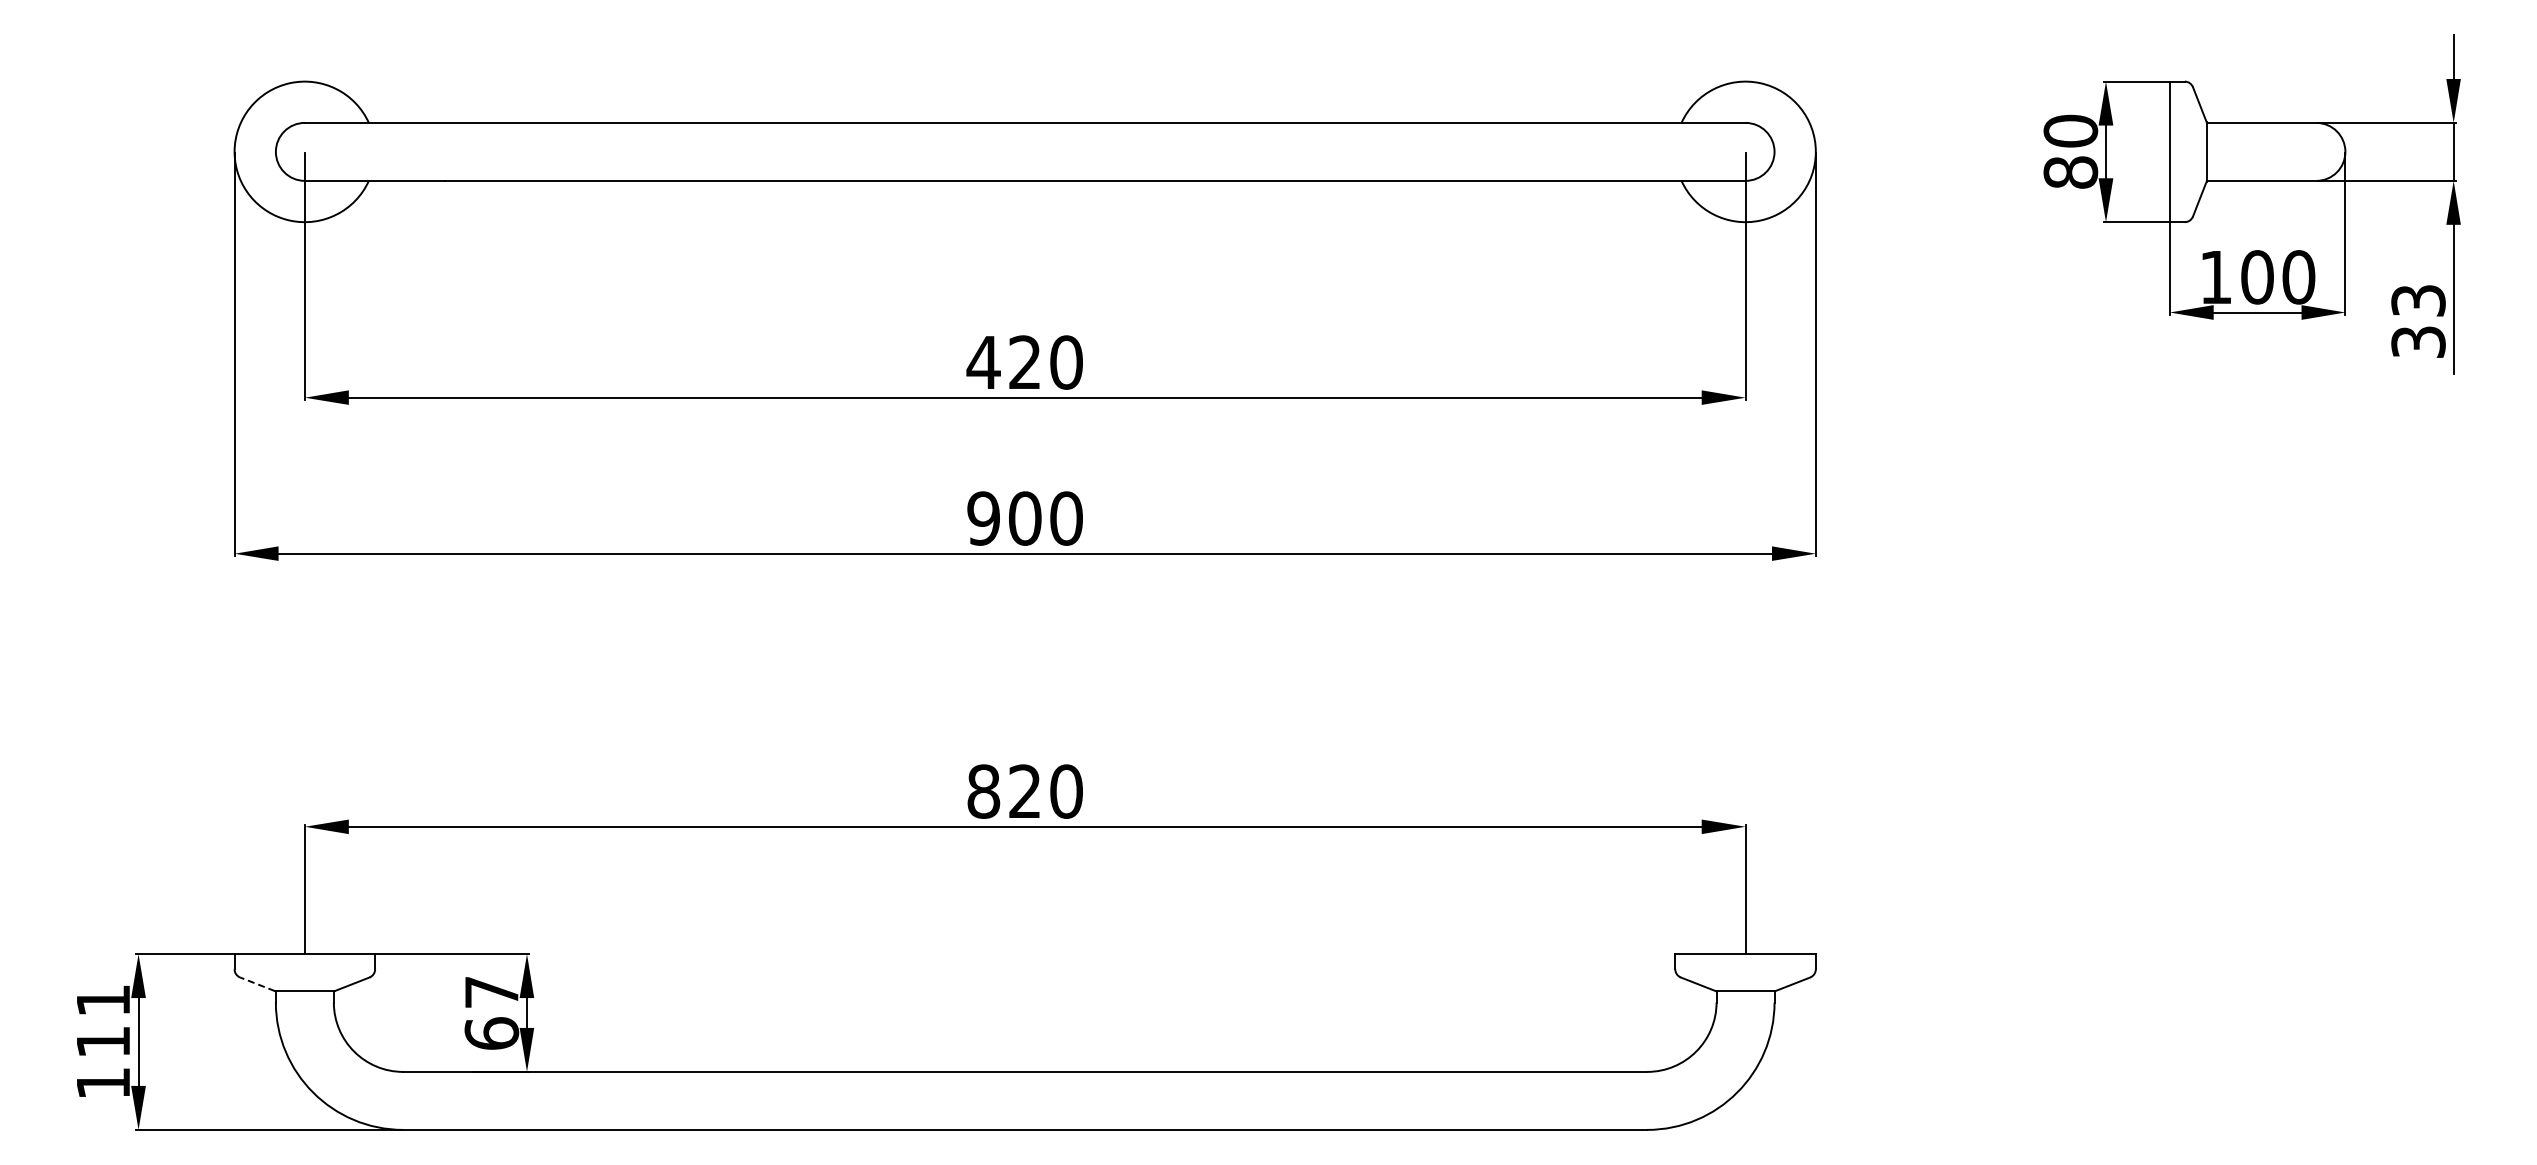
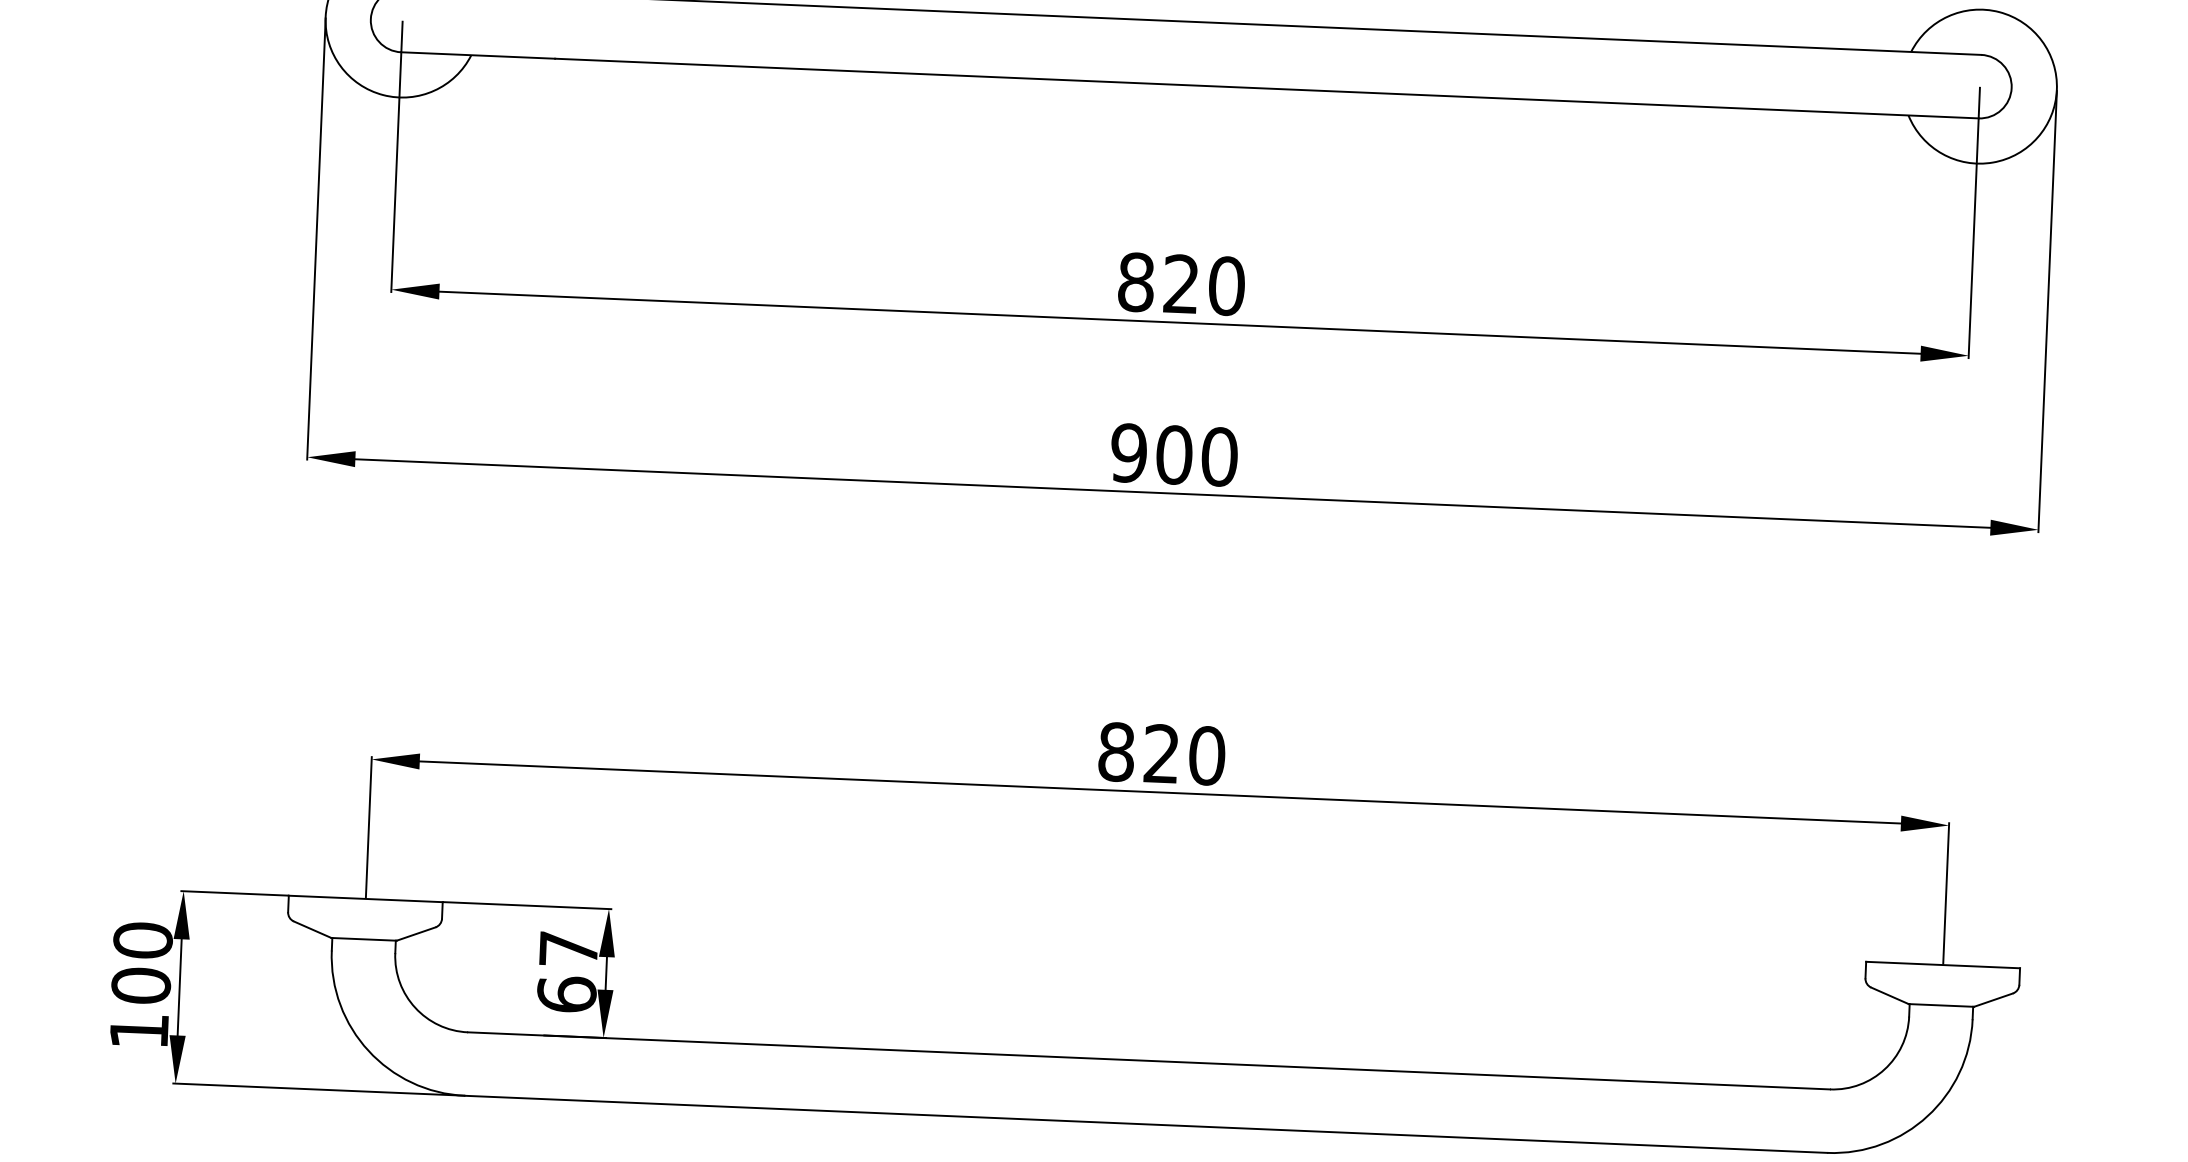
text: (983, 362) -> (1135, 282), 420 -> 820
line: (257, 984) -> (312, 929), dashed -> solid
text: (103, 1021) -> (142, 963), 111 -> 100

